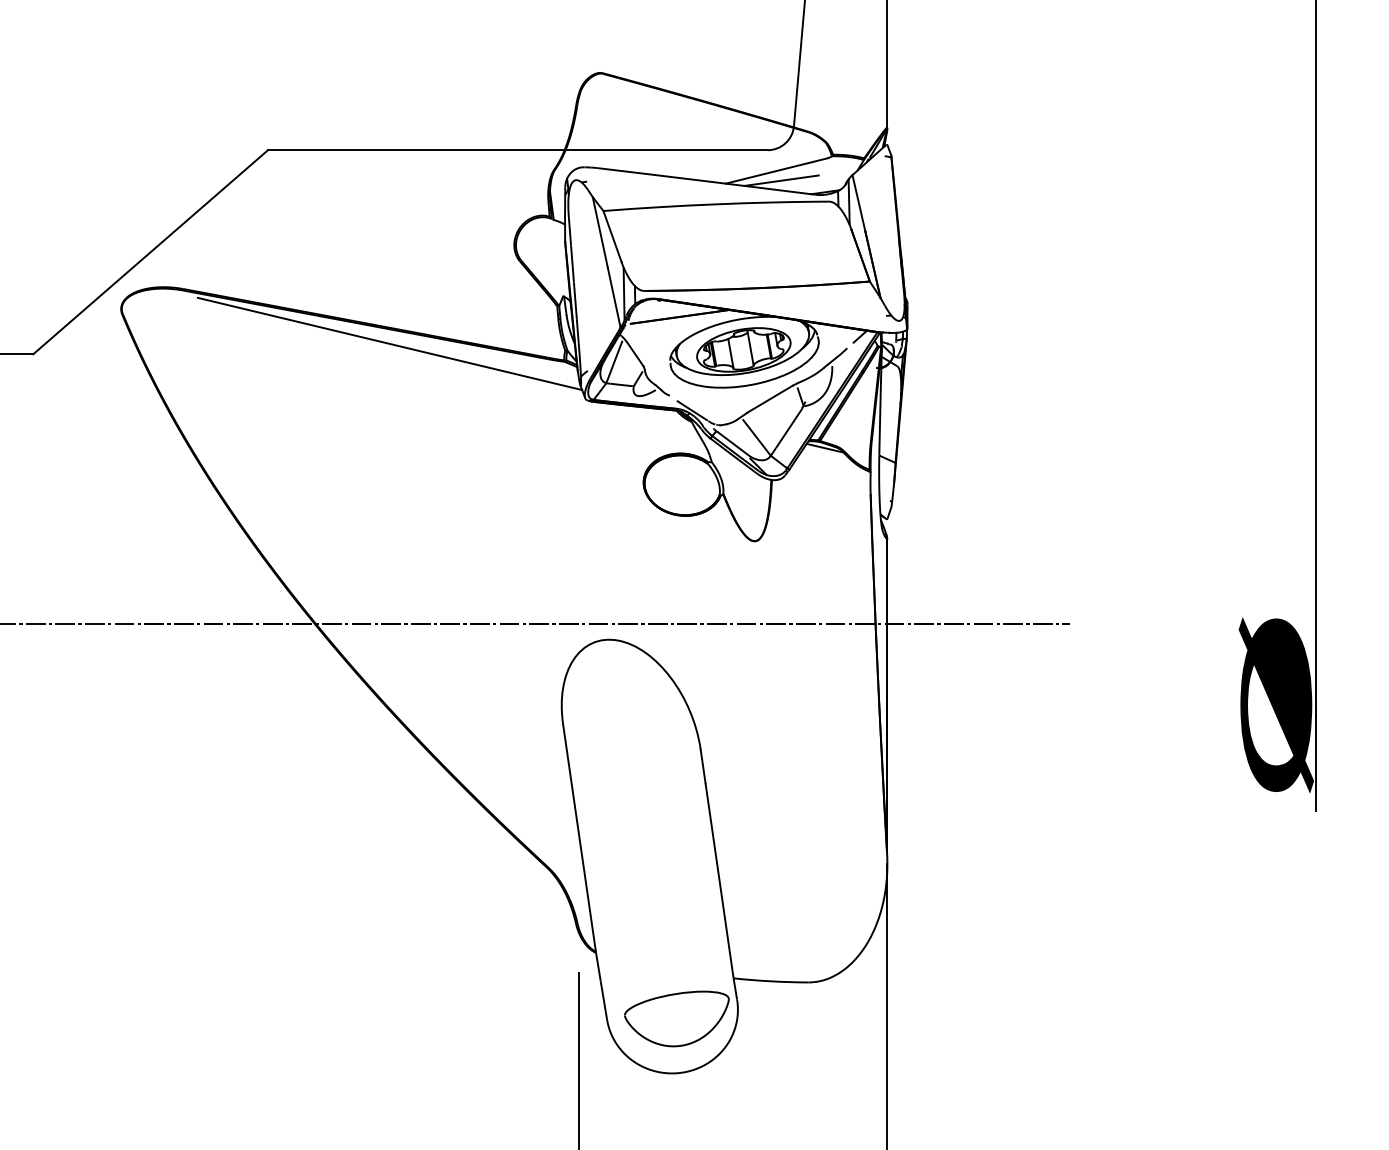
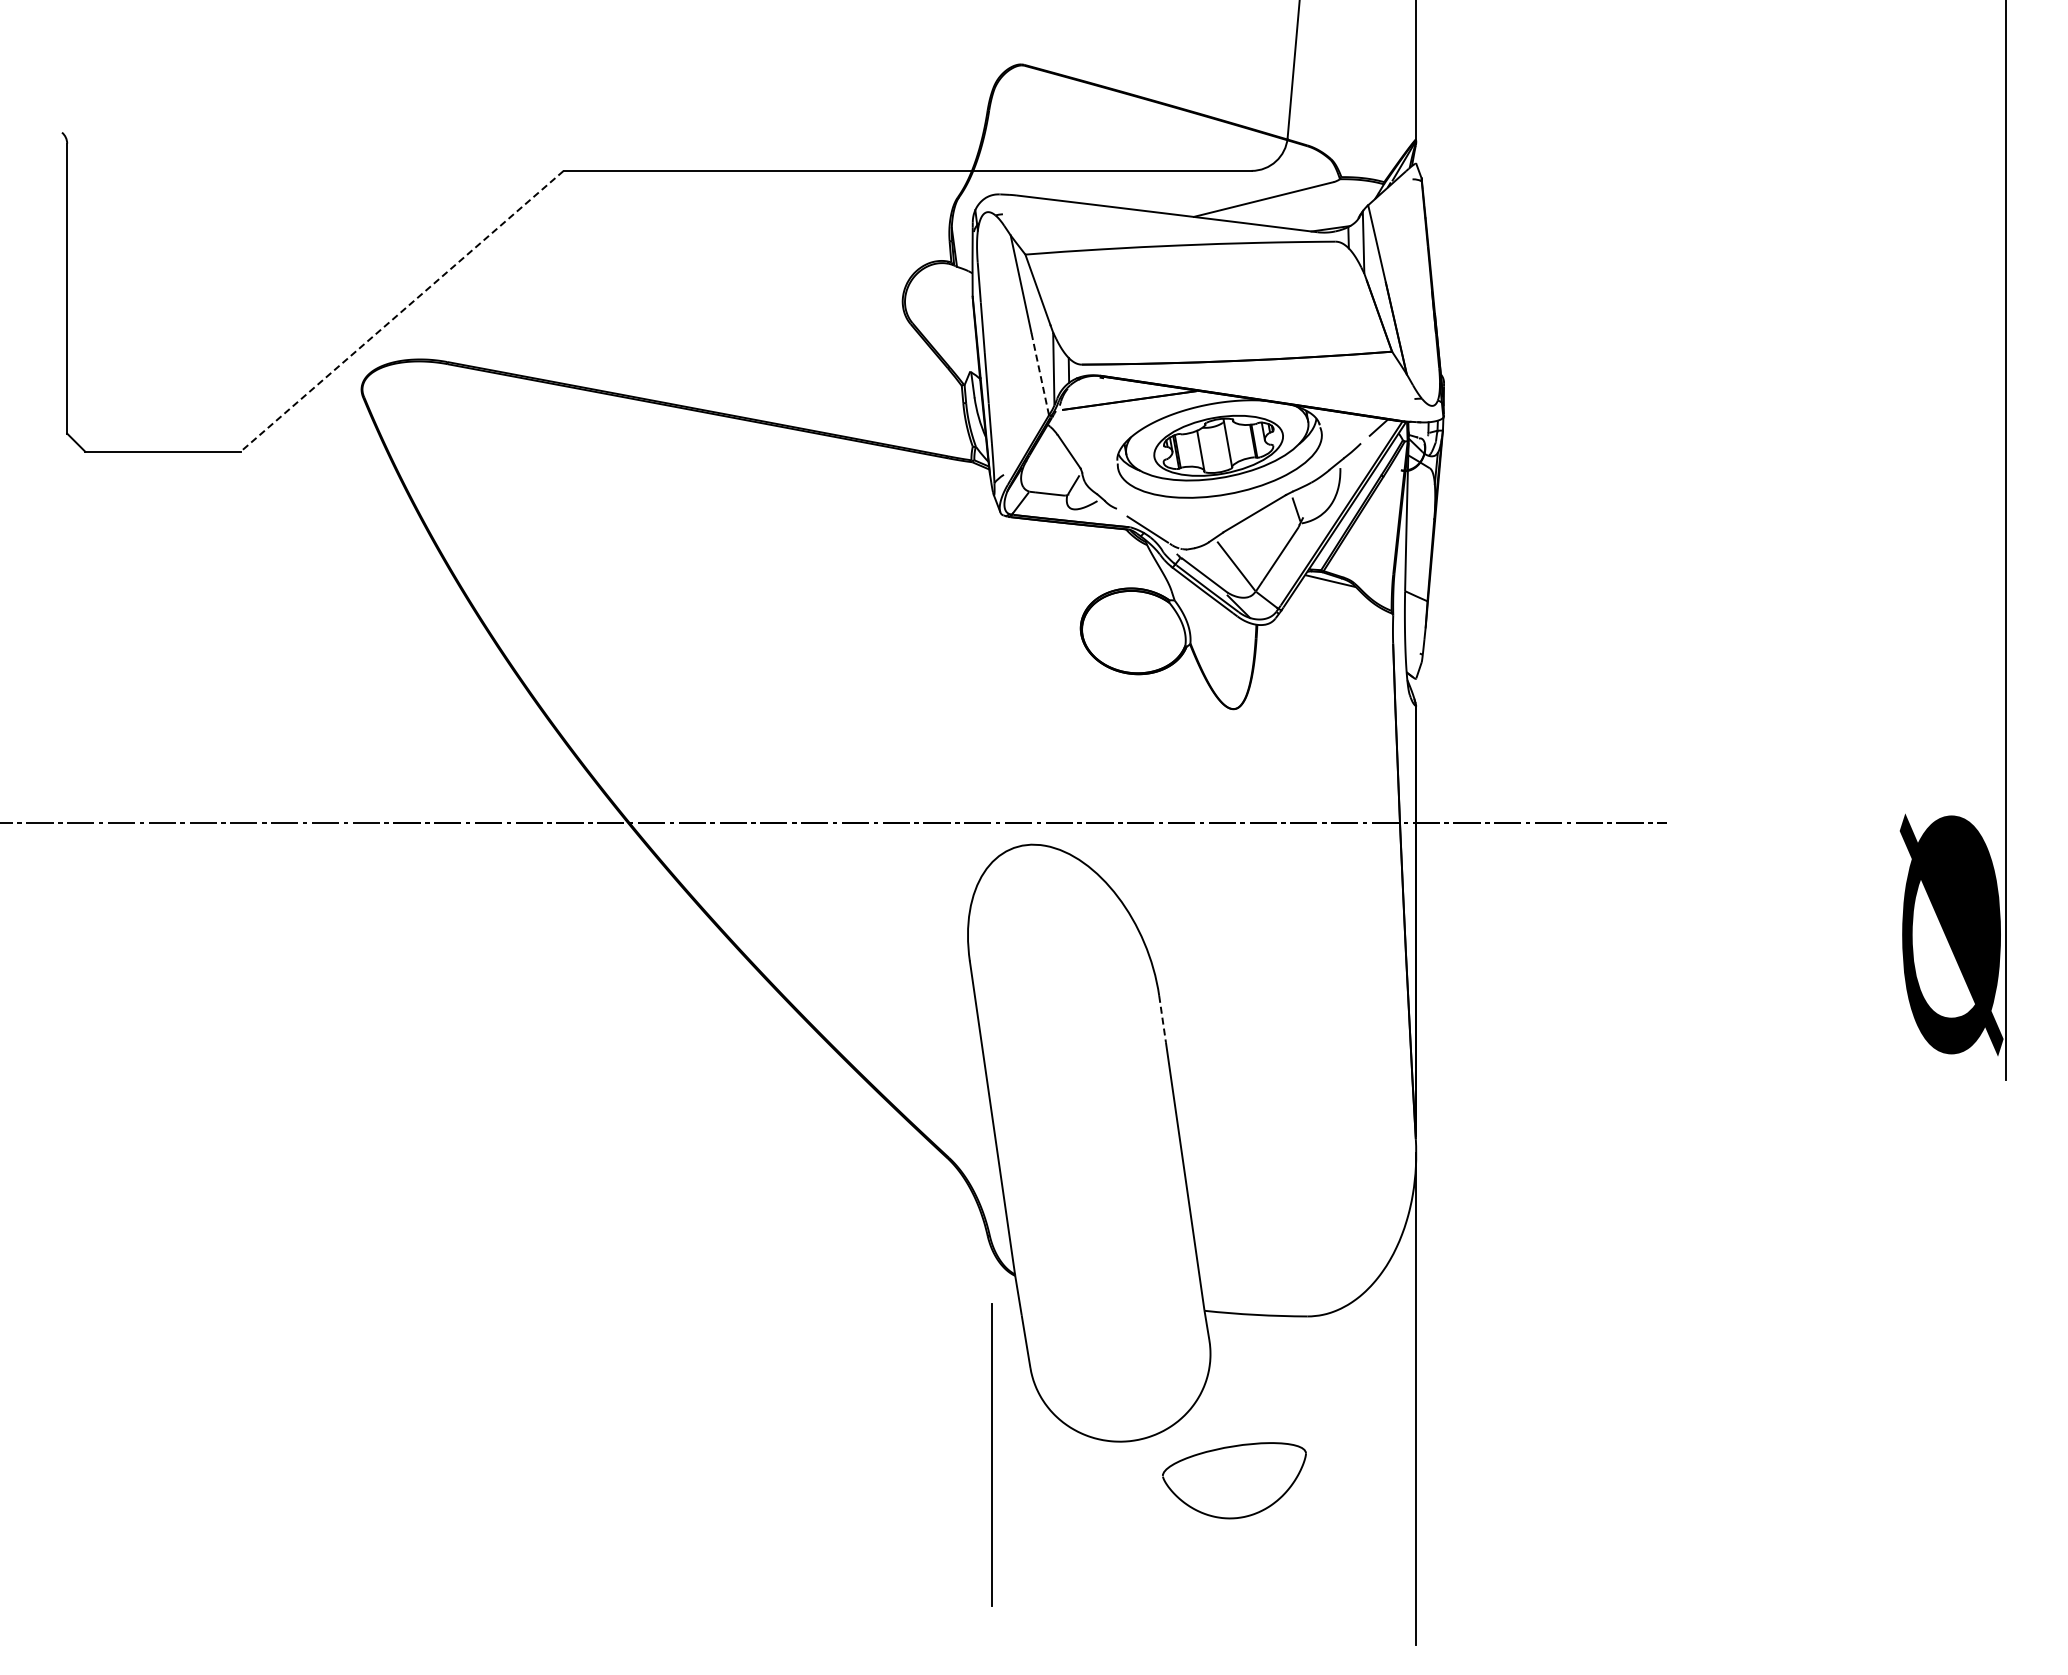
line: (781, 180) -> (1270, 212), removed
line: (150, 252) -> (401, 311), solid -> dashed
line: (614, 297) -> (1040, 373), solid -> dashed
line: (389, 343) -> (731, 437), removed
line: (614, 362) -> (1040, 462), removed
line: (703, 766) -> (1162, 1019), solid -> dashed
part: (676, 1018) -> (1234, 1480), moved

